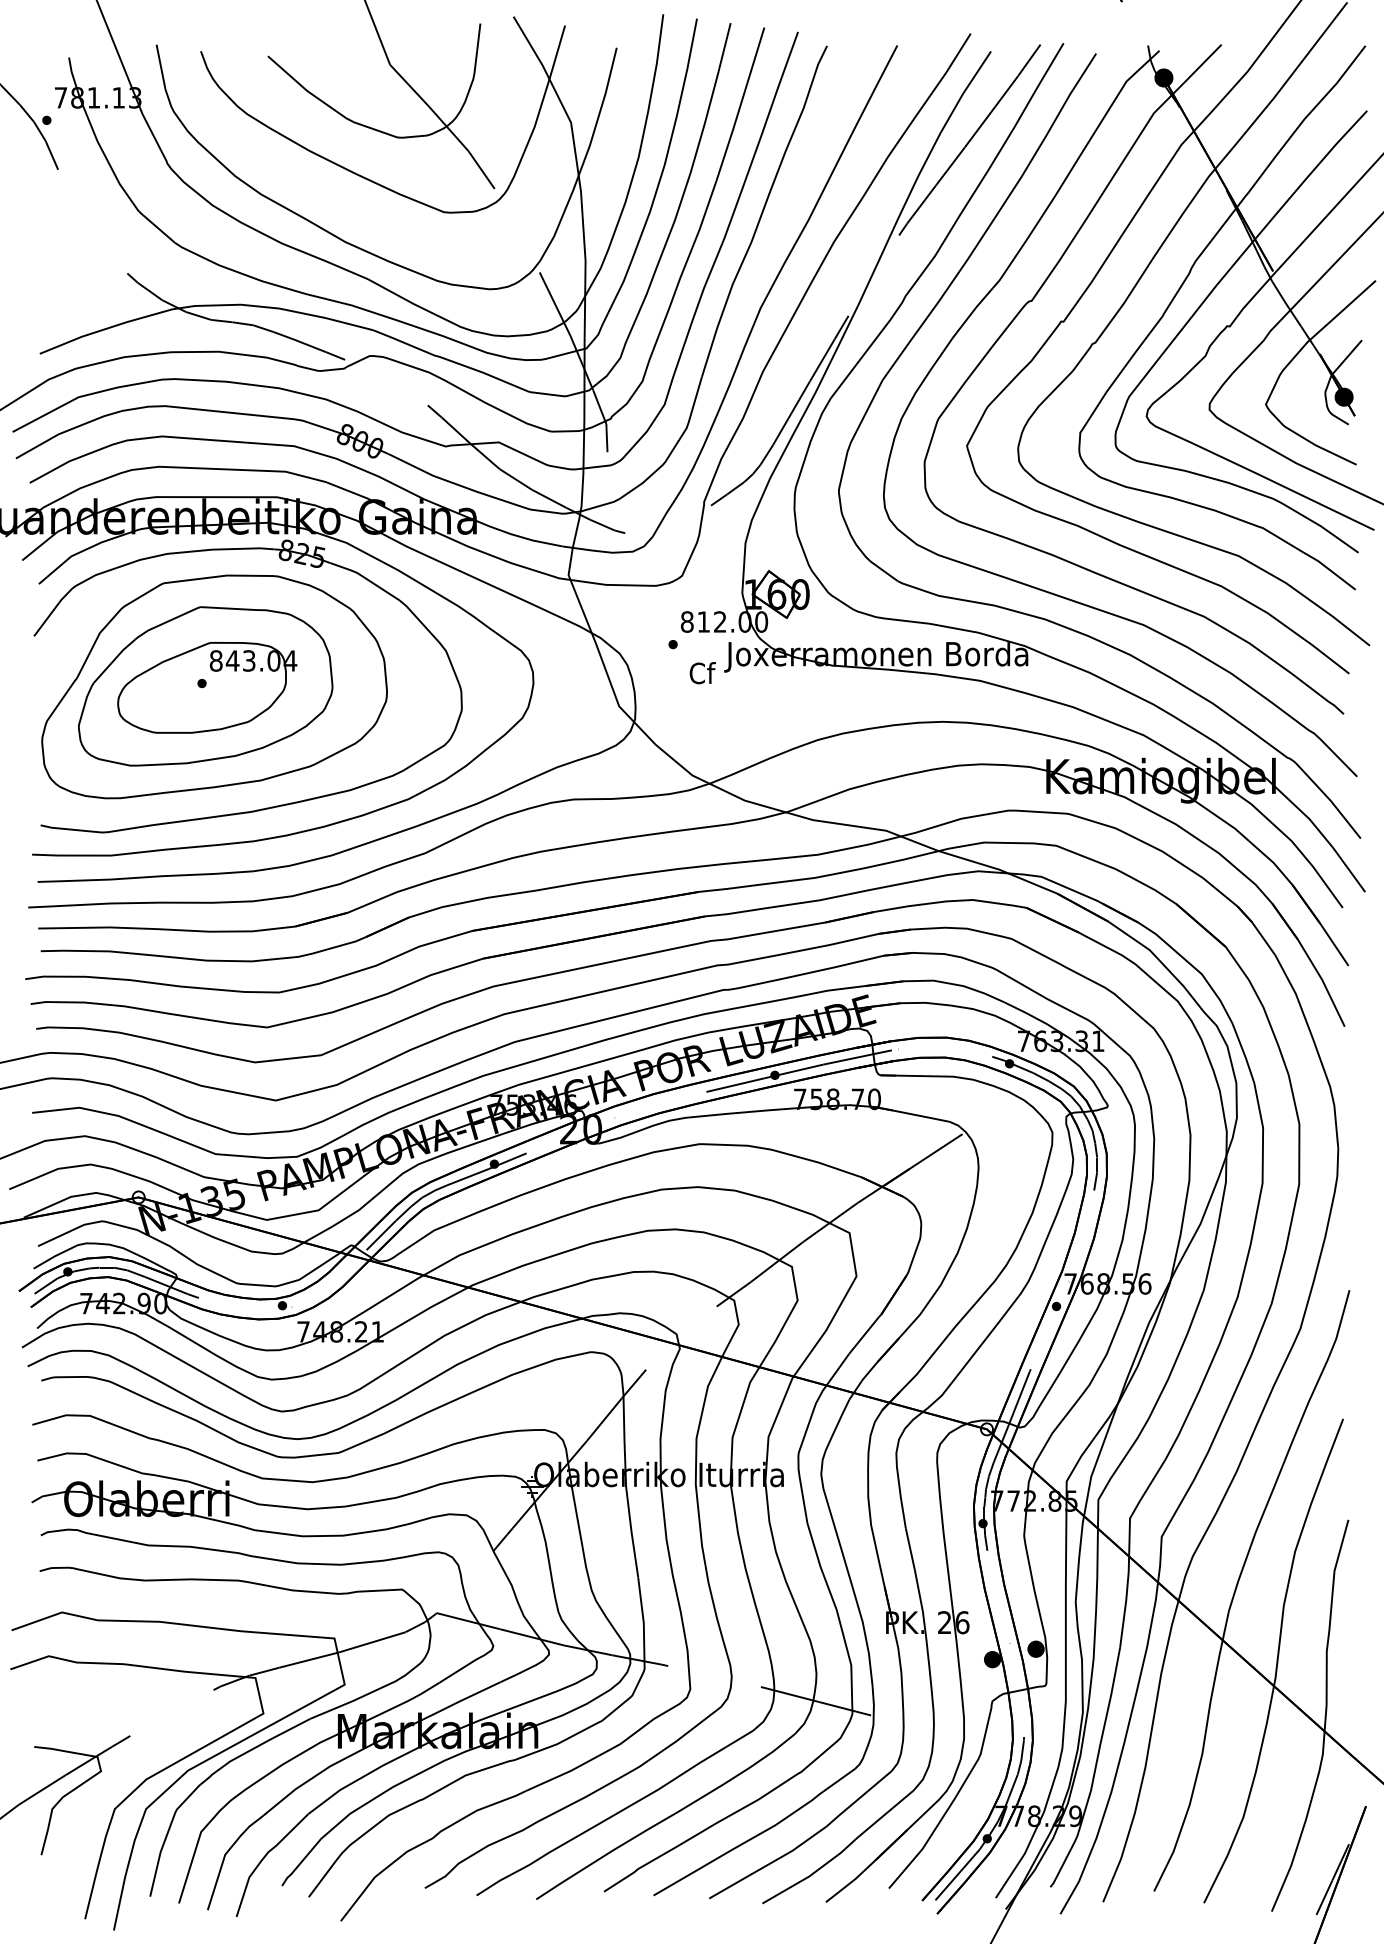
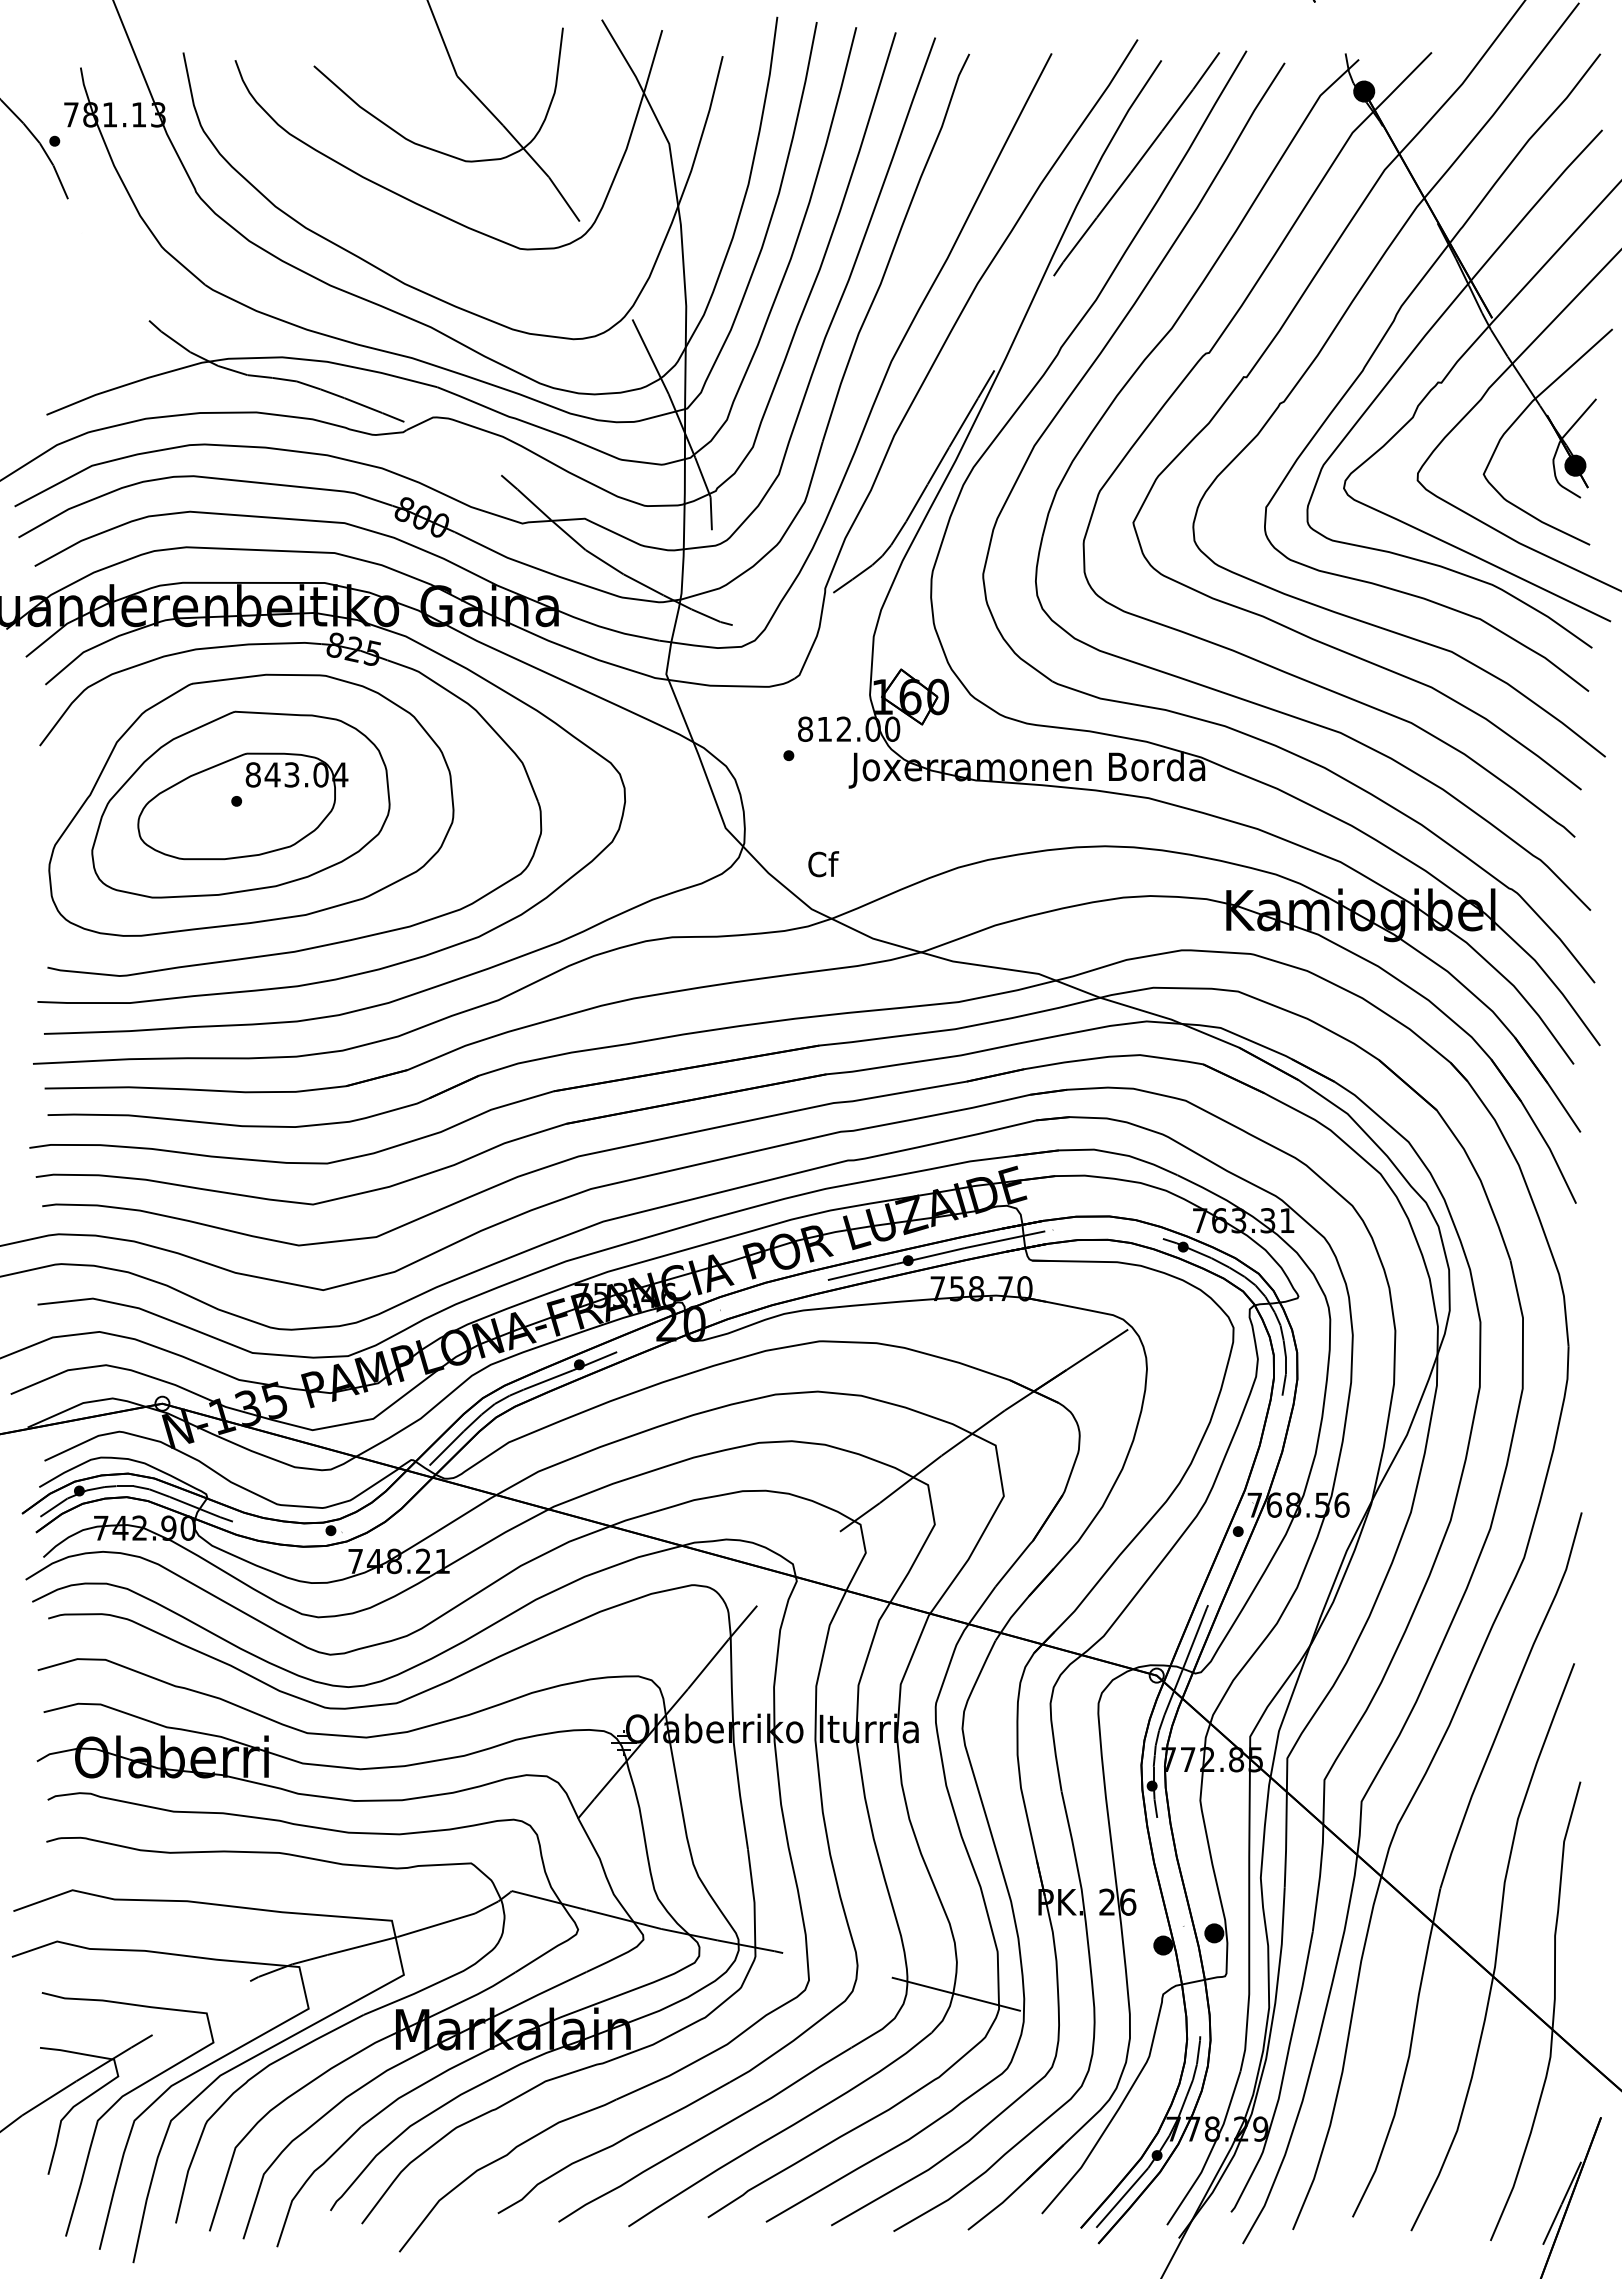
text: (702, 673) -> (823, 864), moved
curve: (99, 1794) -> (116, 2103), added

